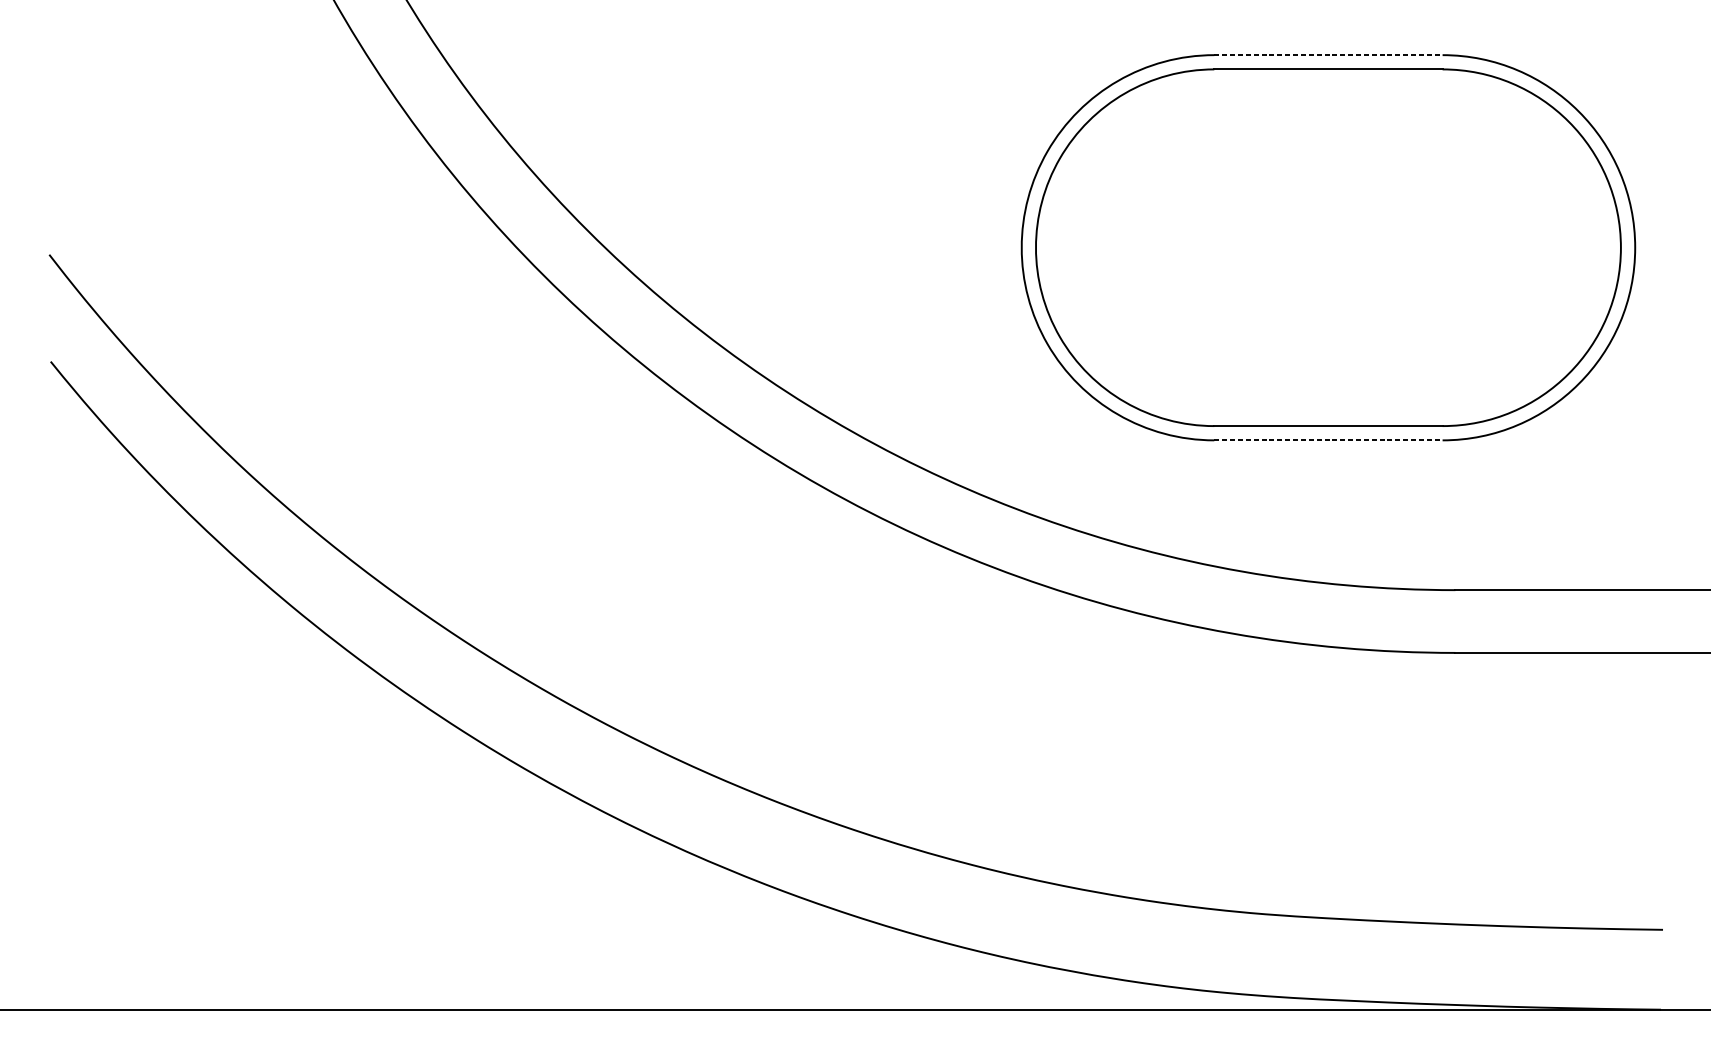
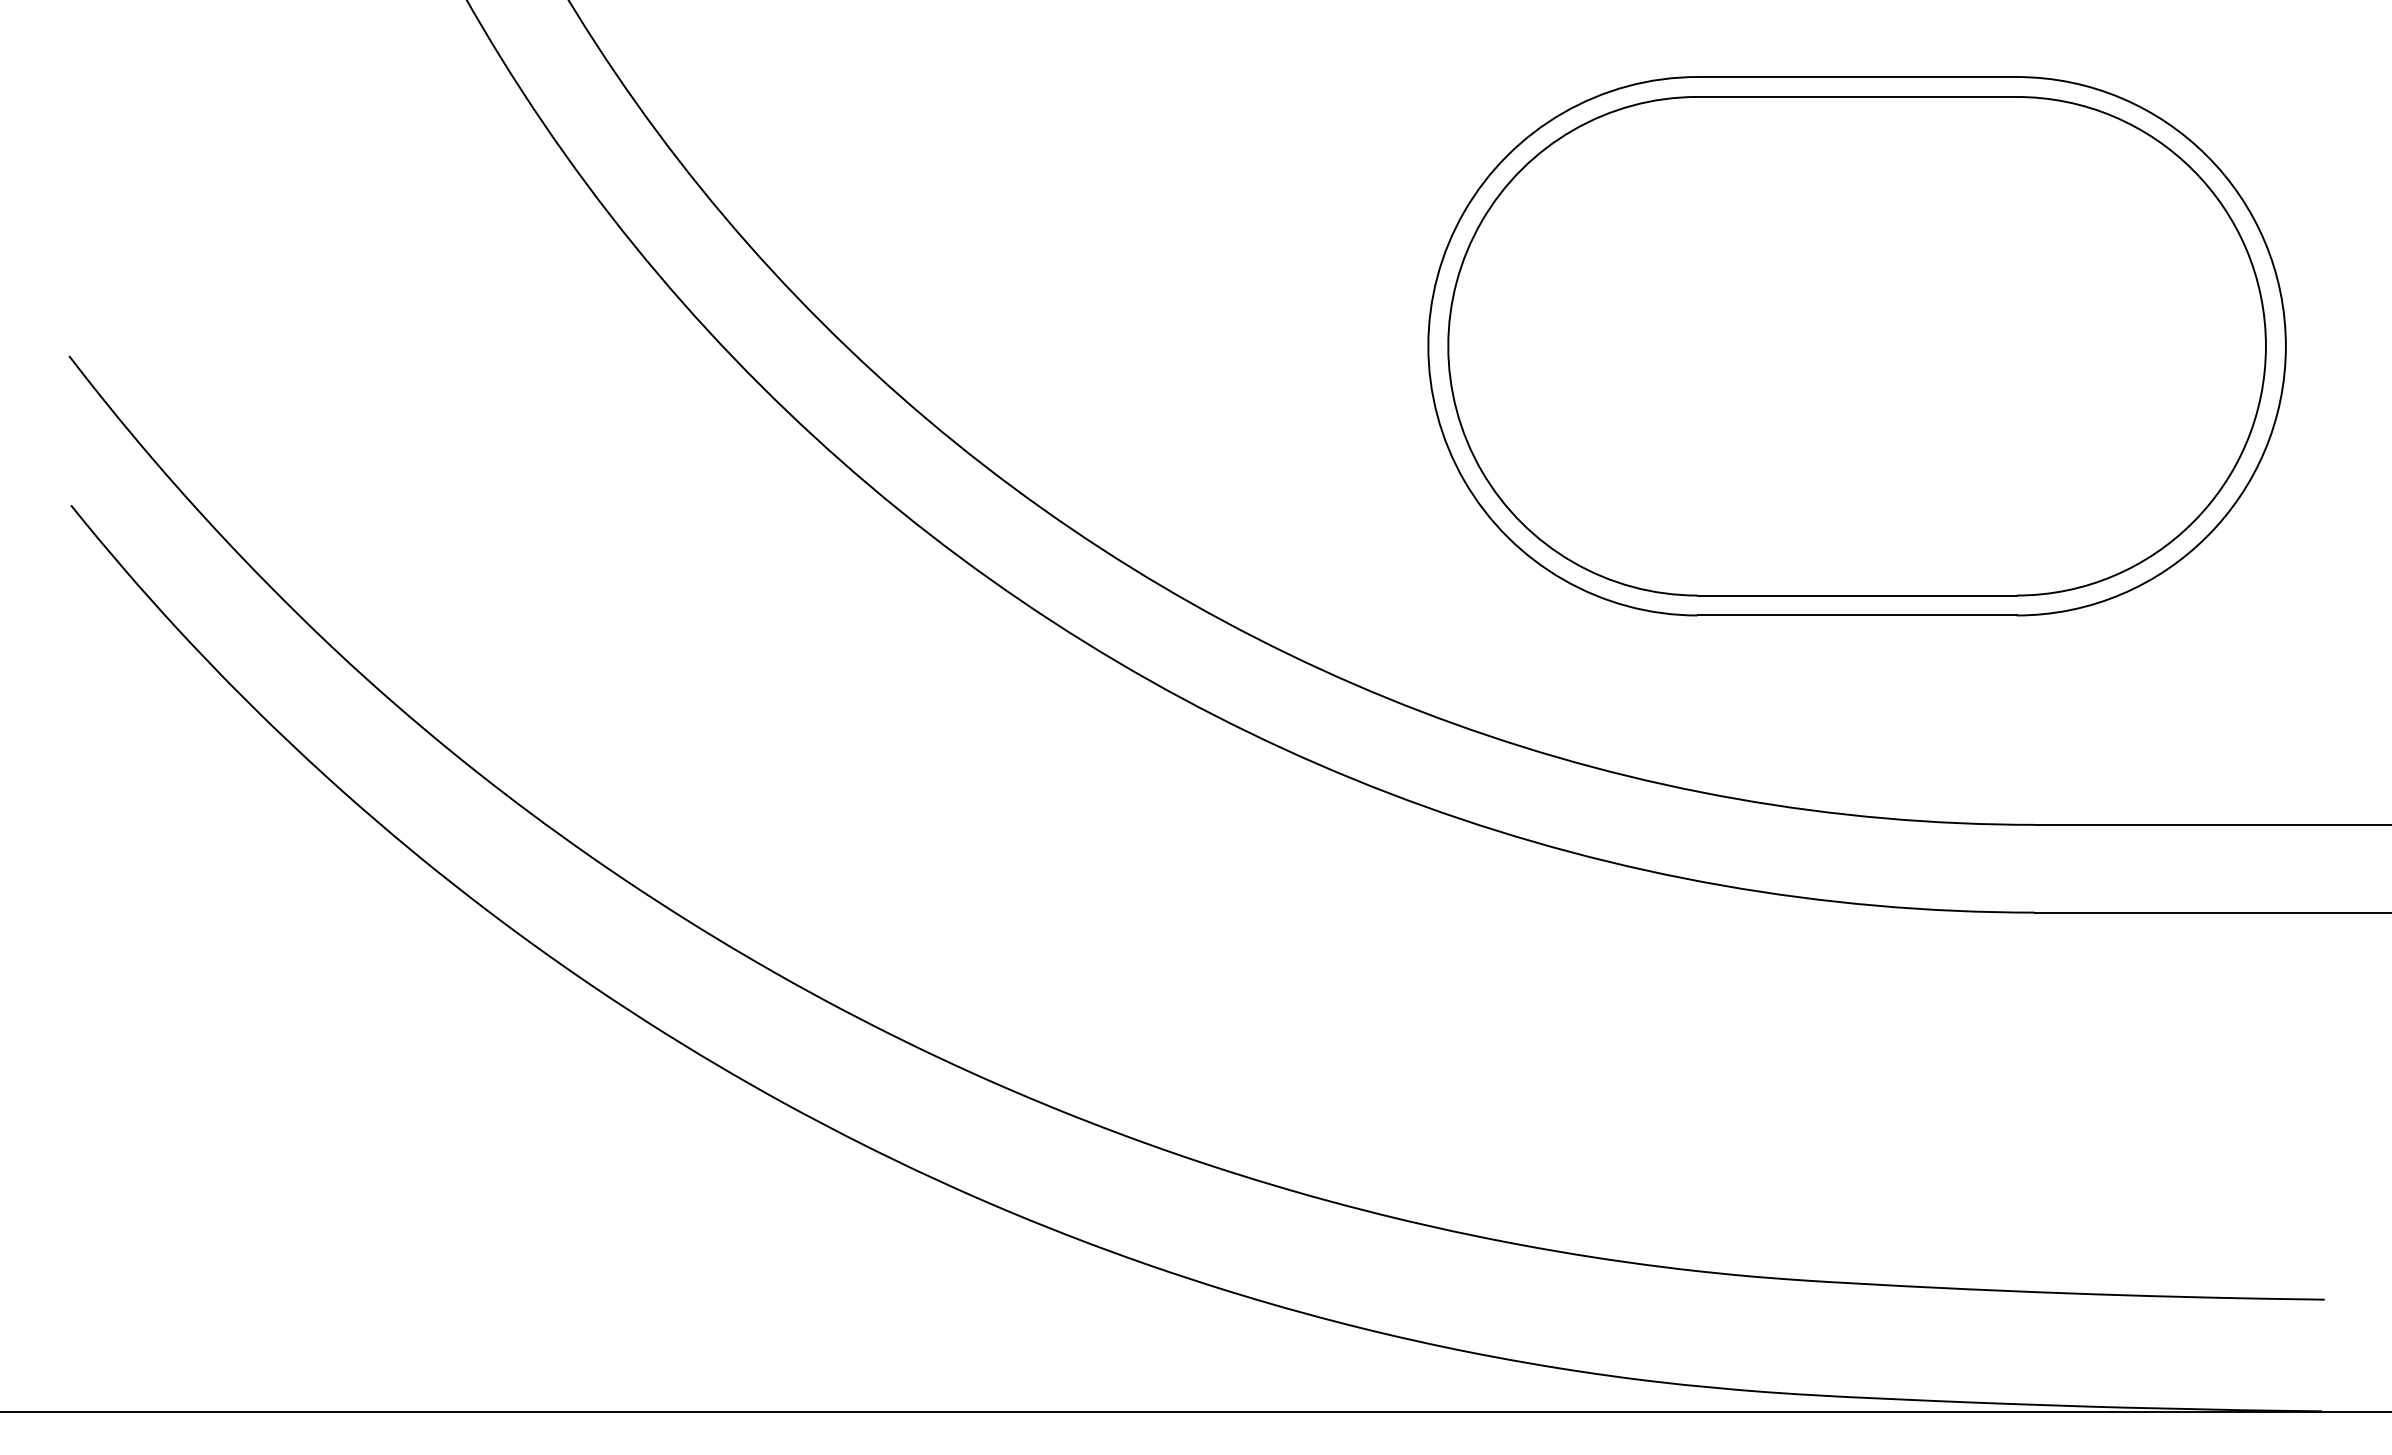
line: (1328, 55) -> (1857, 77), dashed -> solid
line: (1328, 440) -> (1857, 615), dashed -> solid

